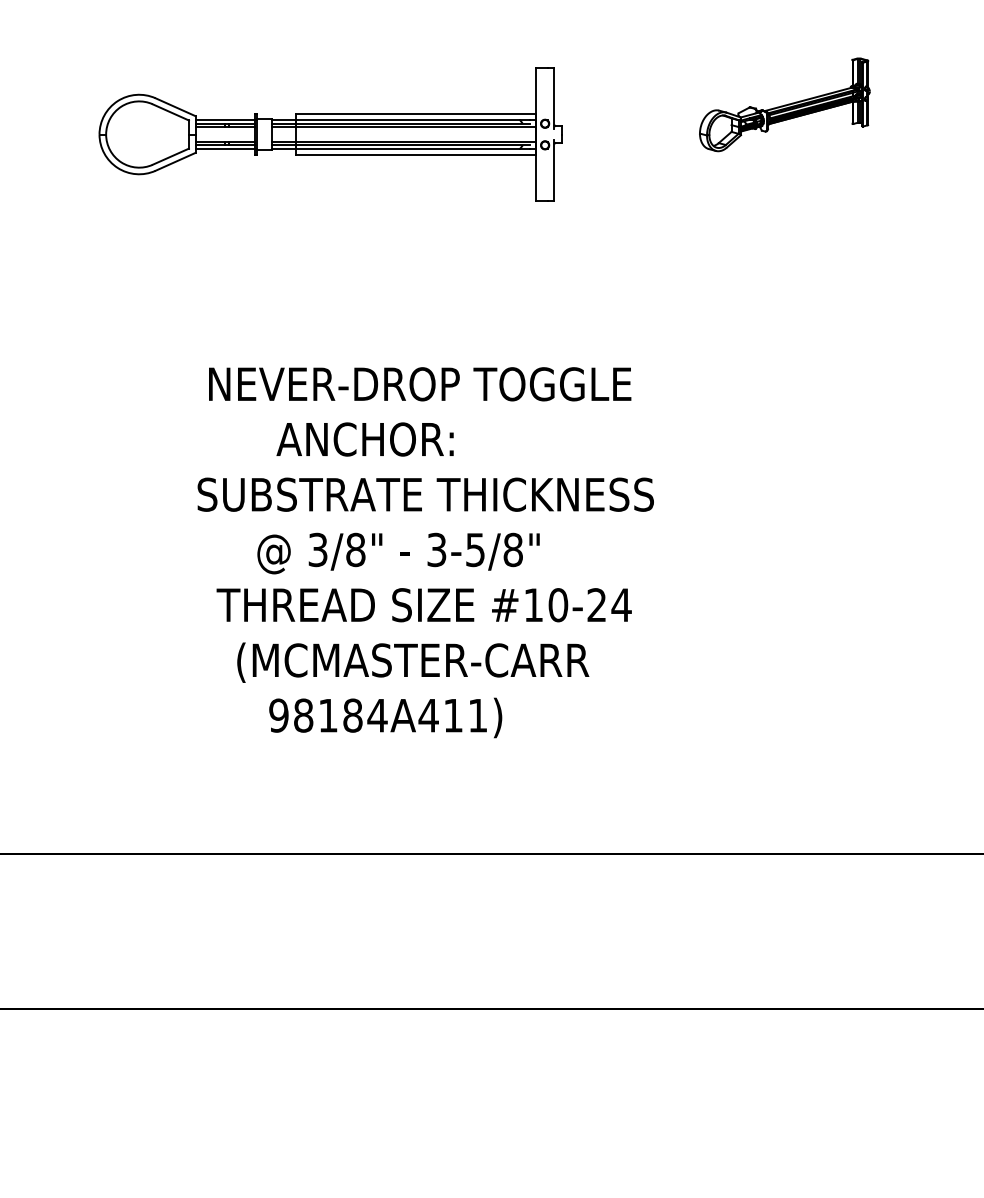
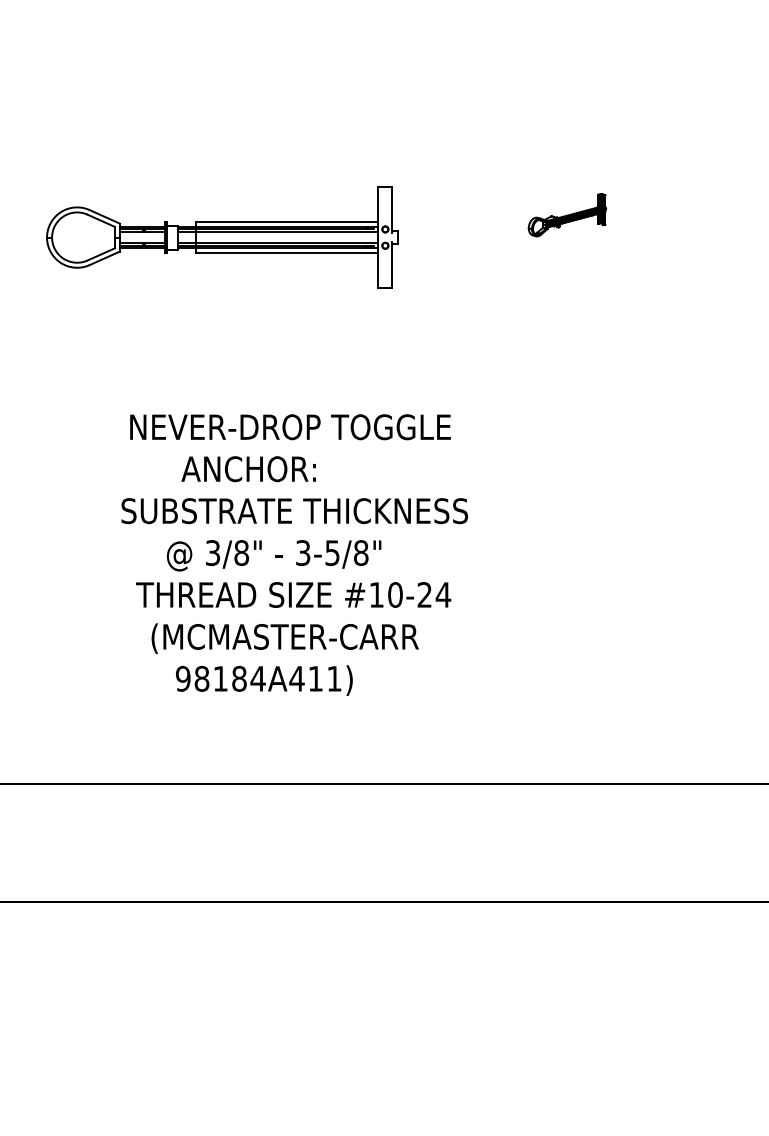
part: (784, 105) -> (567, 215), size x0.6

